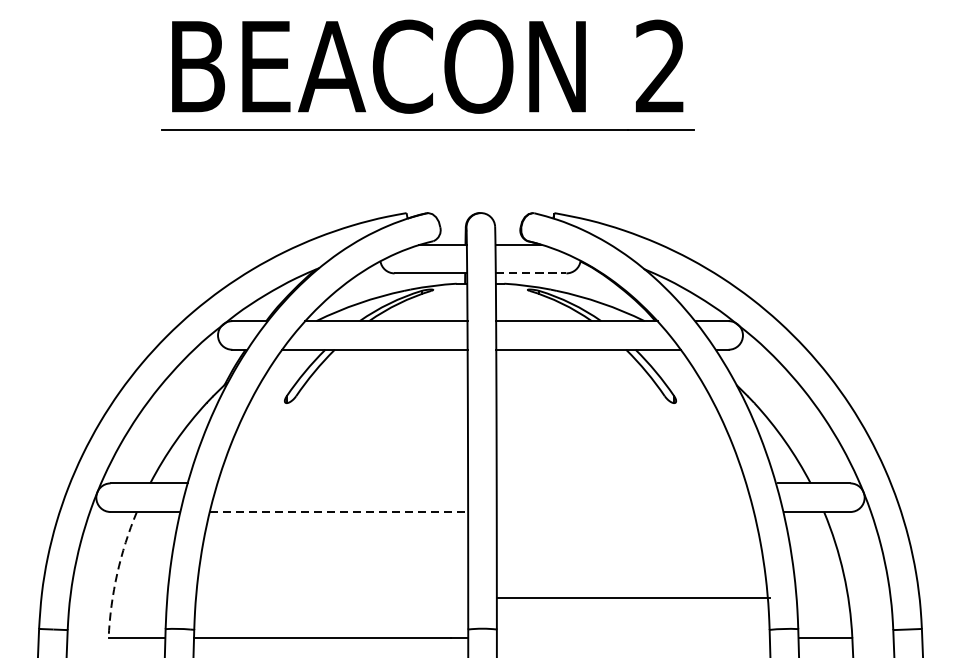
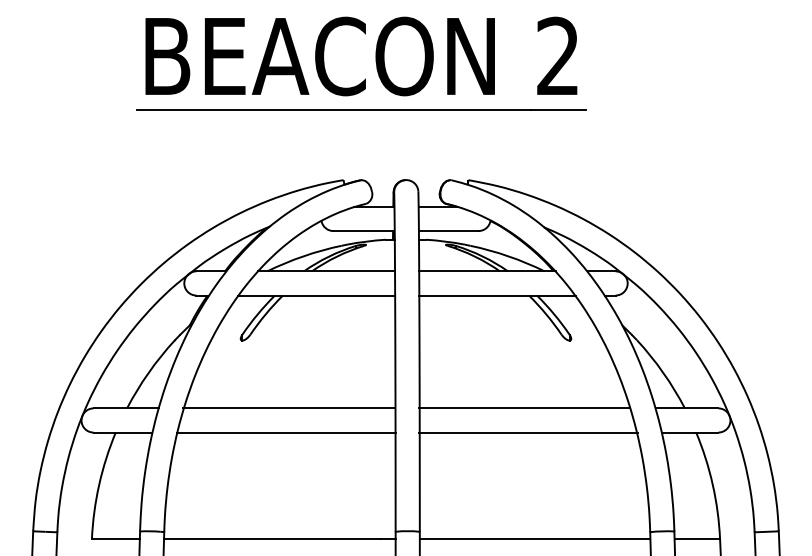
line: (530, 273) -> (448, 231), dashed -> solid
line: (342, 483) -> (289, 408), added
line: (619, 483) -> (523, 408), added
line: (339, 511) -> (286, 432), dashed -> solid
line: (624, 511) -> (527, 432), added
arc: (117, 573) -> (99, 484), dashed -> solid
line: (632, 598) -> (534, 539), moved

